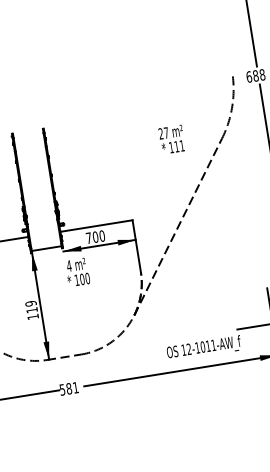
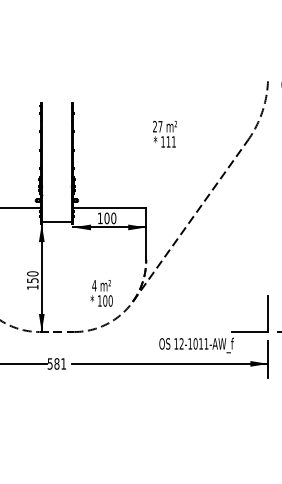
text: (171, 140) -> (164, 134), moved
text: (88, 238) -> (99, 218), 700 -> 100
text: (77, 272) -> (101, 293), moved
text: (31, 307) -> (32, 277), 119 -> 150

